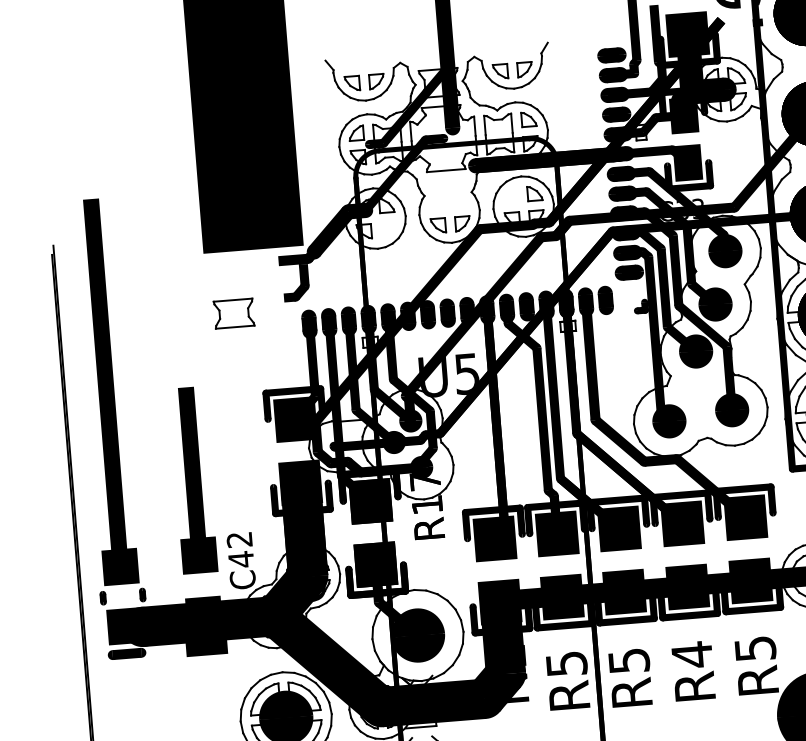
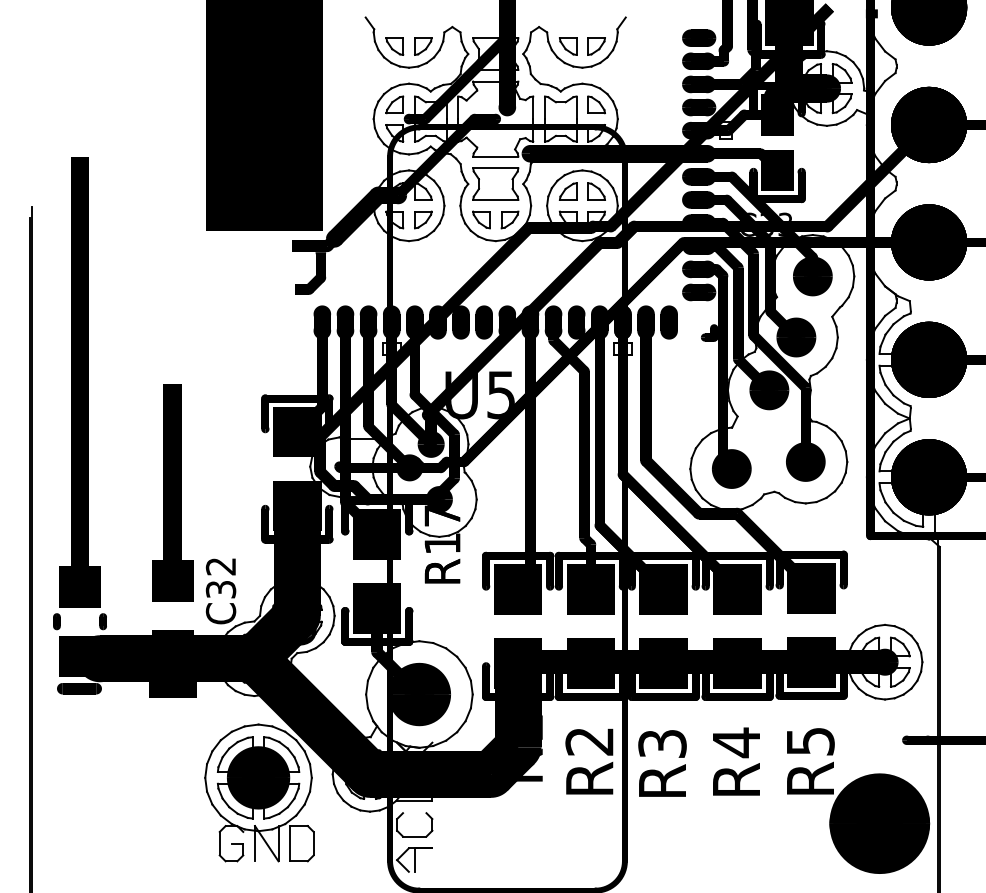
part: (509, 195) -> (567, 191), added
part: (388, 229) -> (423, 219), added
part: (233, 313) -> (495, 183), moved
text: (240, 559) -> (220, 589), C42 -> C32
text: (629, 660) -> (662, 743), R5 -> R3
text: (566, 663) -> (589, 741), R5 -> R2

